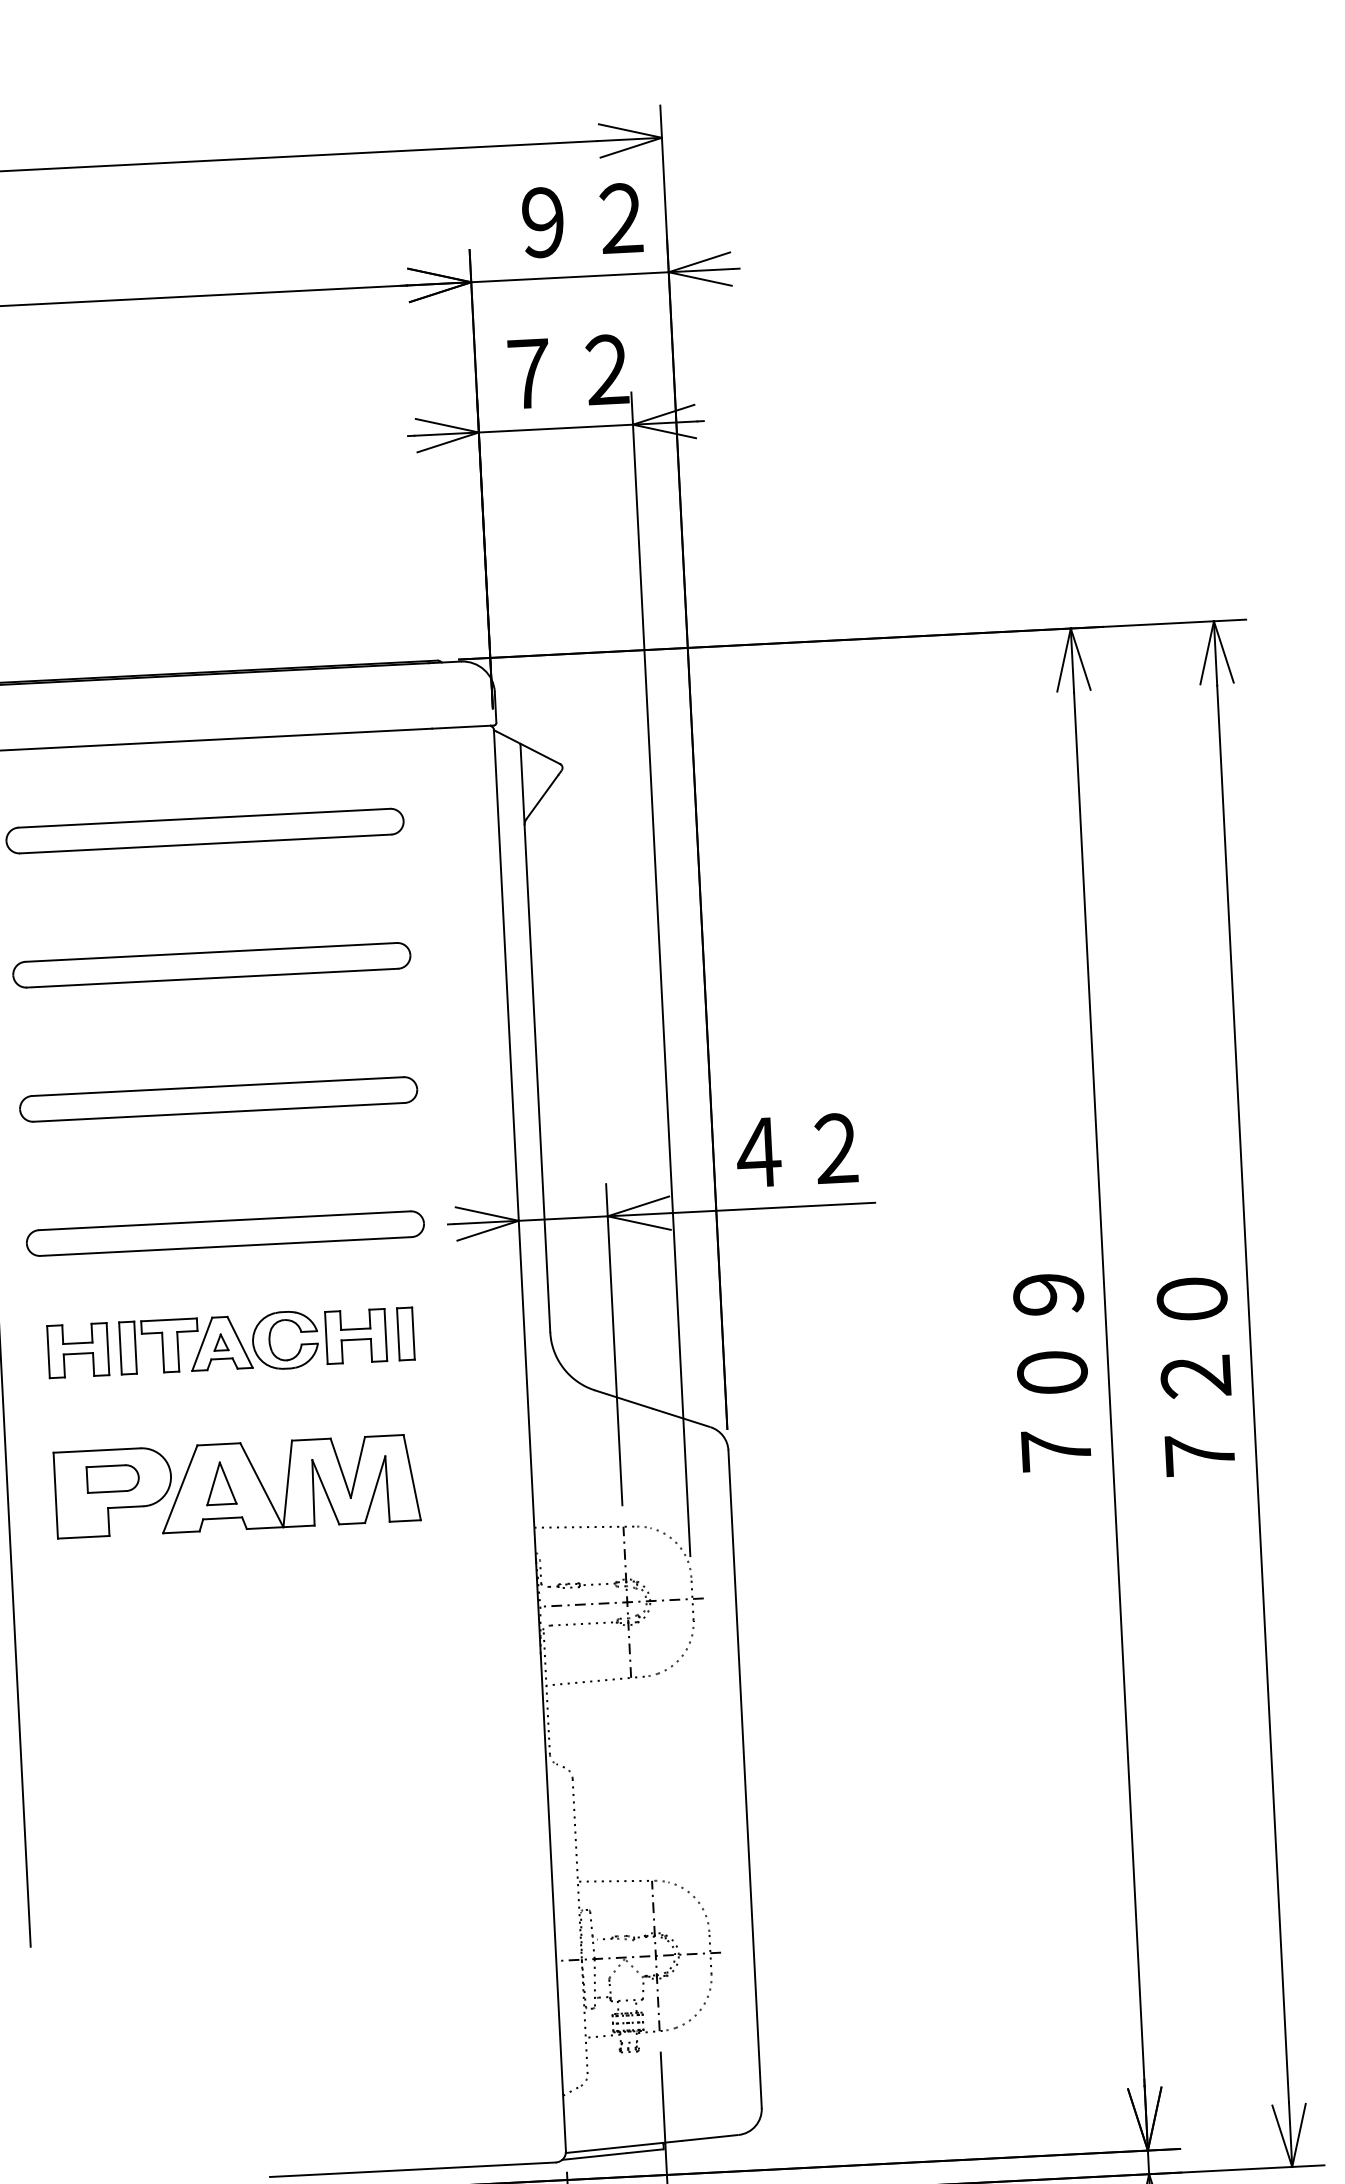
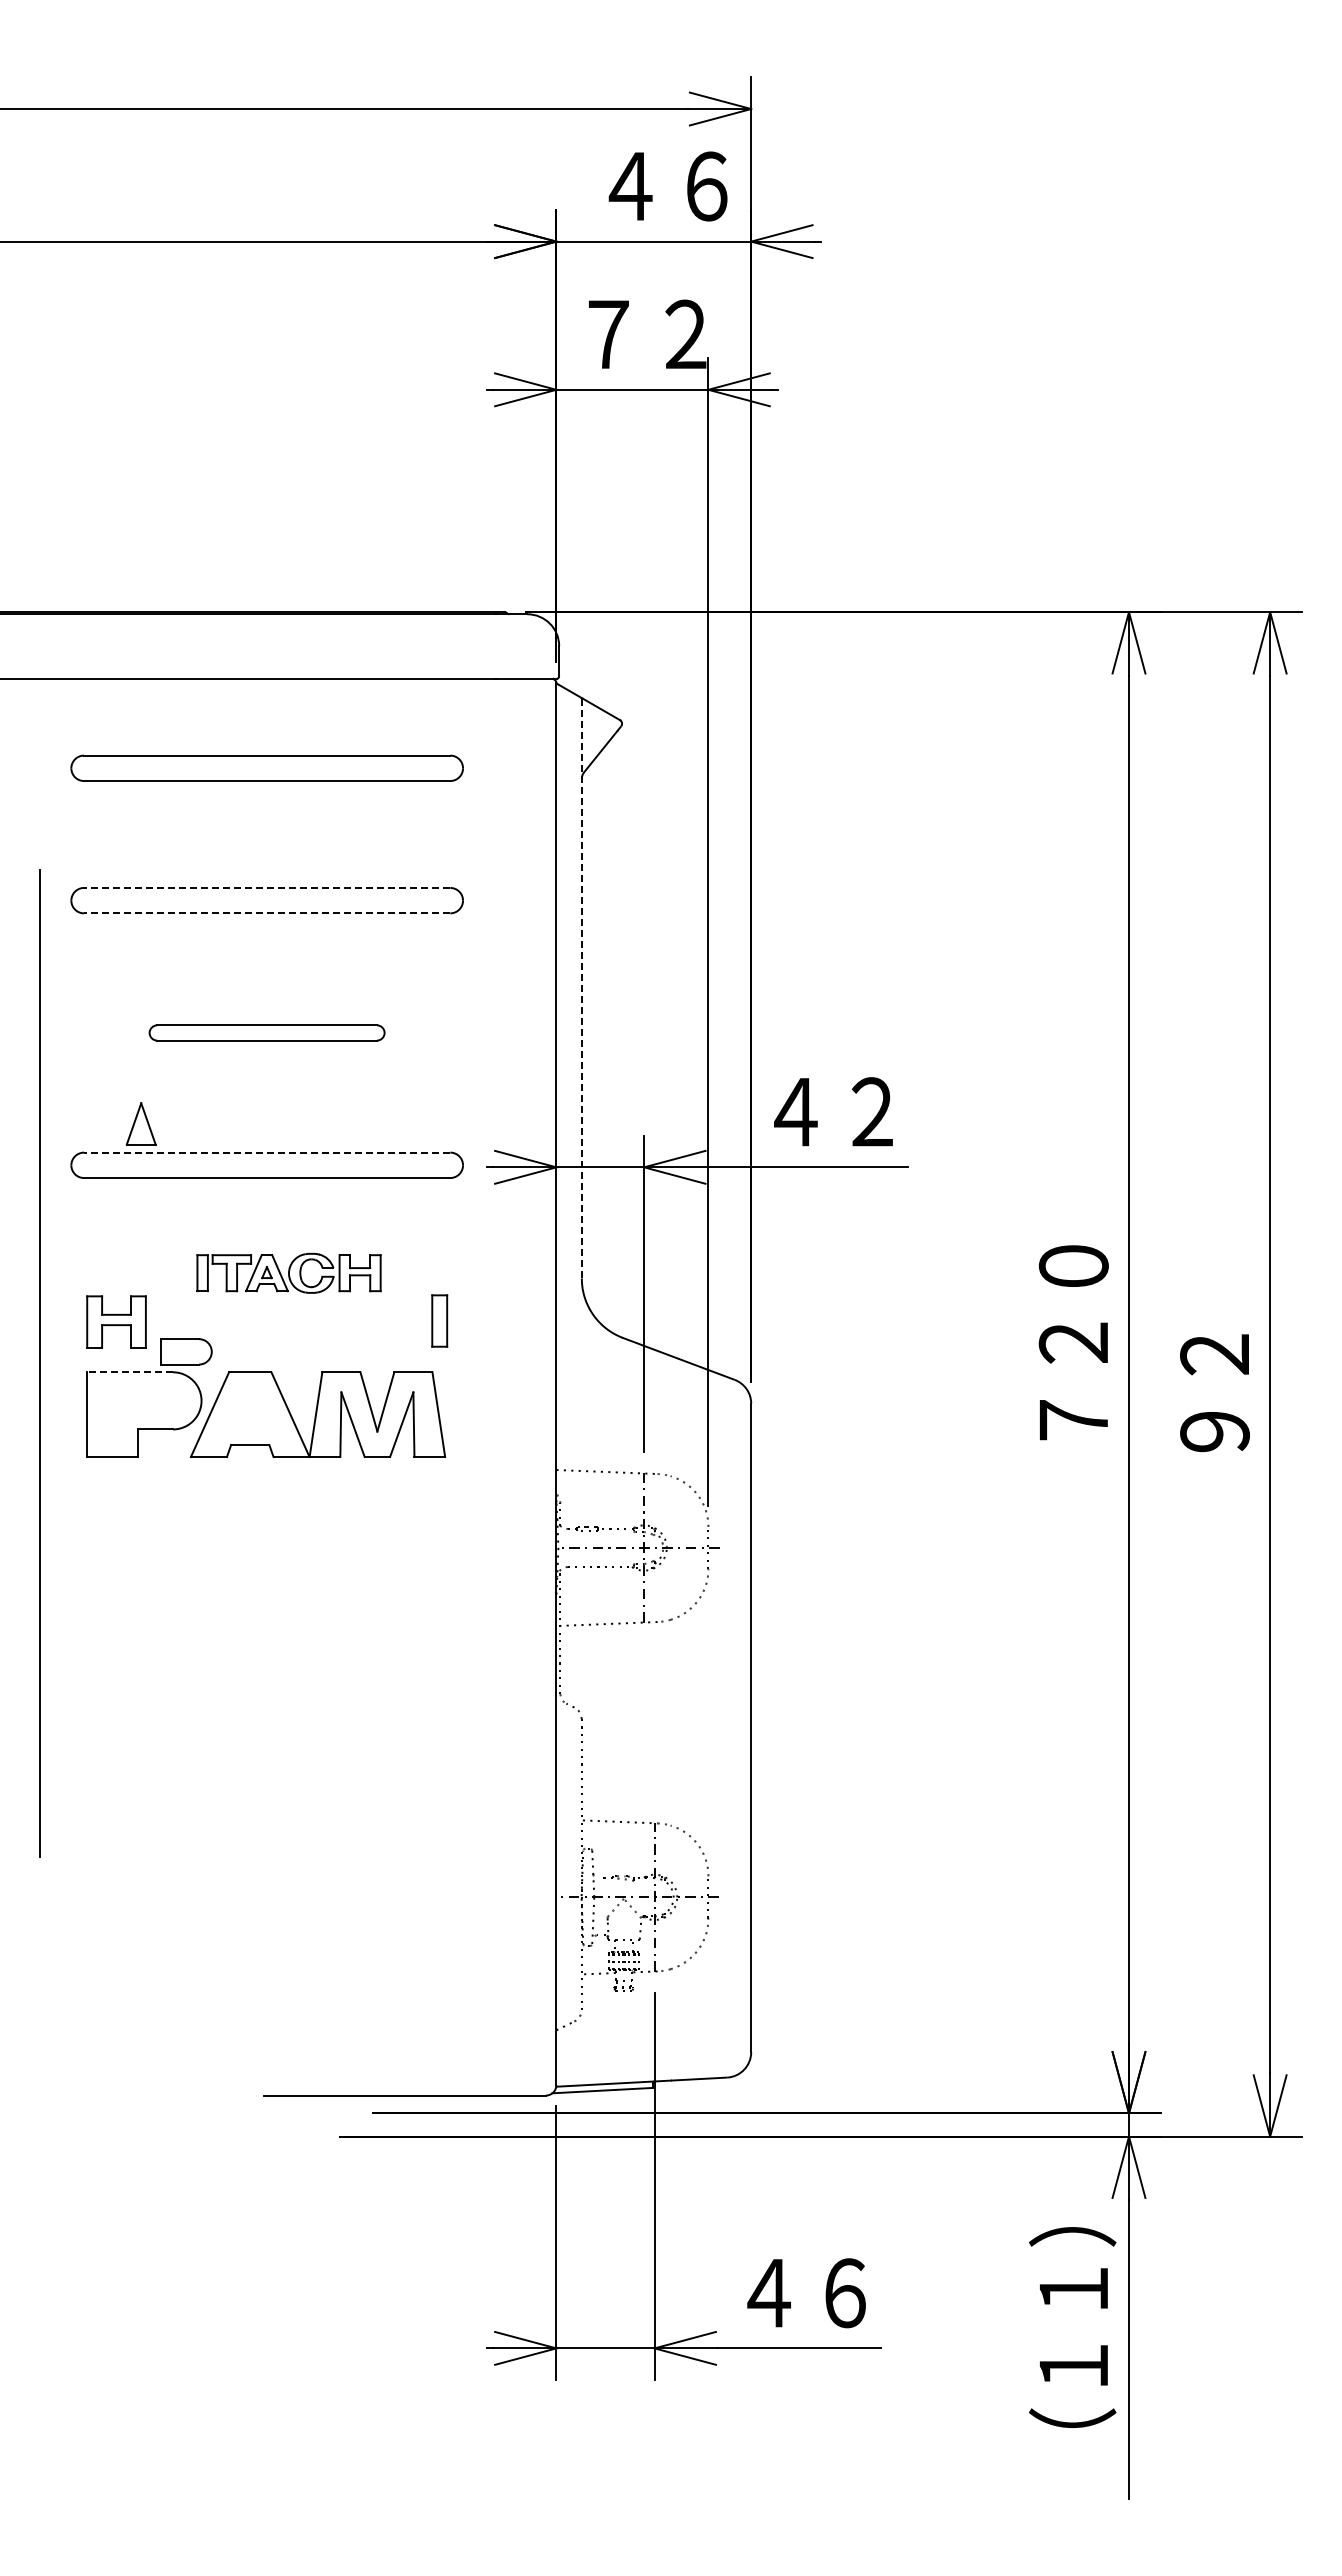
text: (581, 220) -> (667, 186), ９２ -> ４６
line: (210, 951) -> (266, 887), solid -> dashed
line: (211, 978) -> (266, 913), solid -> dashed
line: (535, 1038) -> (581, 988), solid -> dashed
part: (217, 1099) -> (266, 1032), size x0.6
line: (224, 1220) -> (266, 1152), solid -> dashed
part: (405, 1333) -> (439, 1320), moved
text: (1050, 1333) -> (1073, 1304), ７０９ -> ７２０
part: (252, 1342) -> (288, 1273), size x0.7
part: (78, 1350) -> (116, 1321), moved
text: (1195, 1376) -> (1214, 1354), ７２０ -> ９２
line: (97, 1450) -> (130, 1372), solid -> dashed
part: (113, 1478) -> (186, 1351), moved
part: (220, 1483) -> (140, 1123), moved

